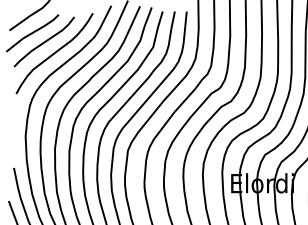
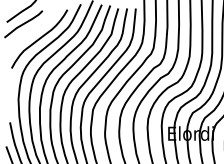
curve: (43, 41) -> (31, 30), removed

